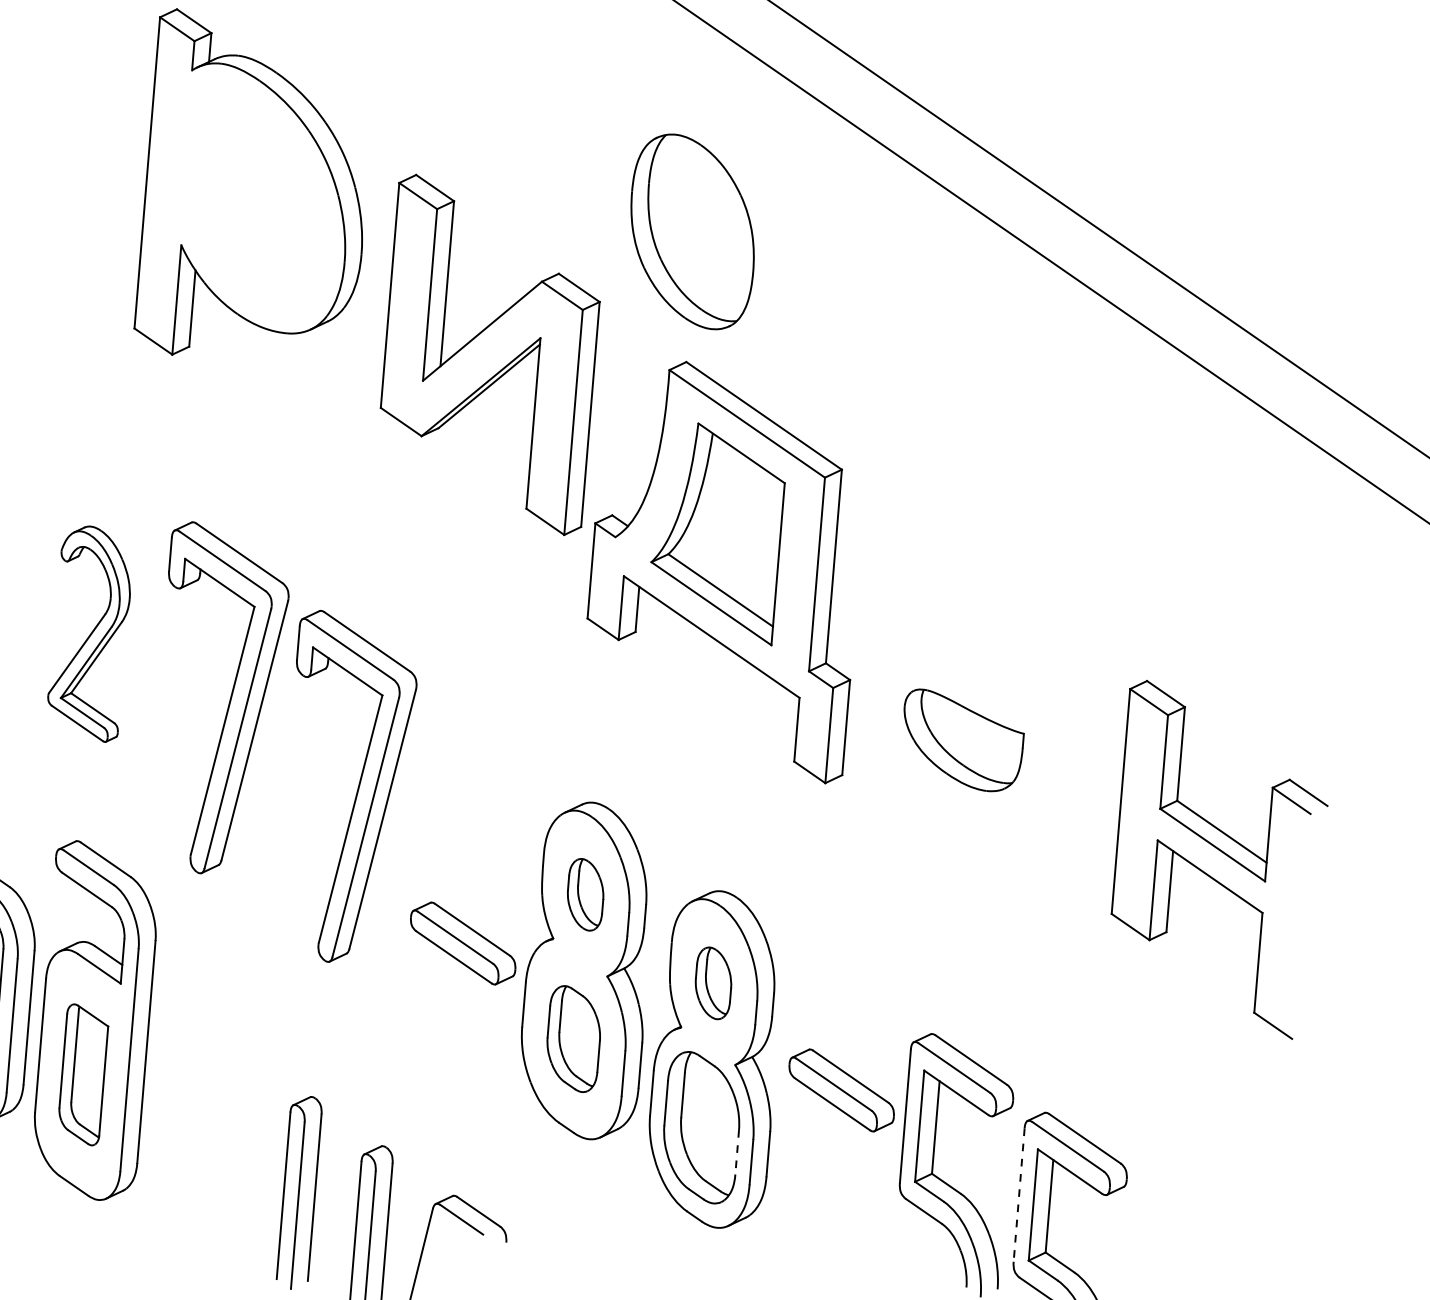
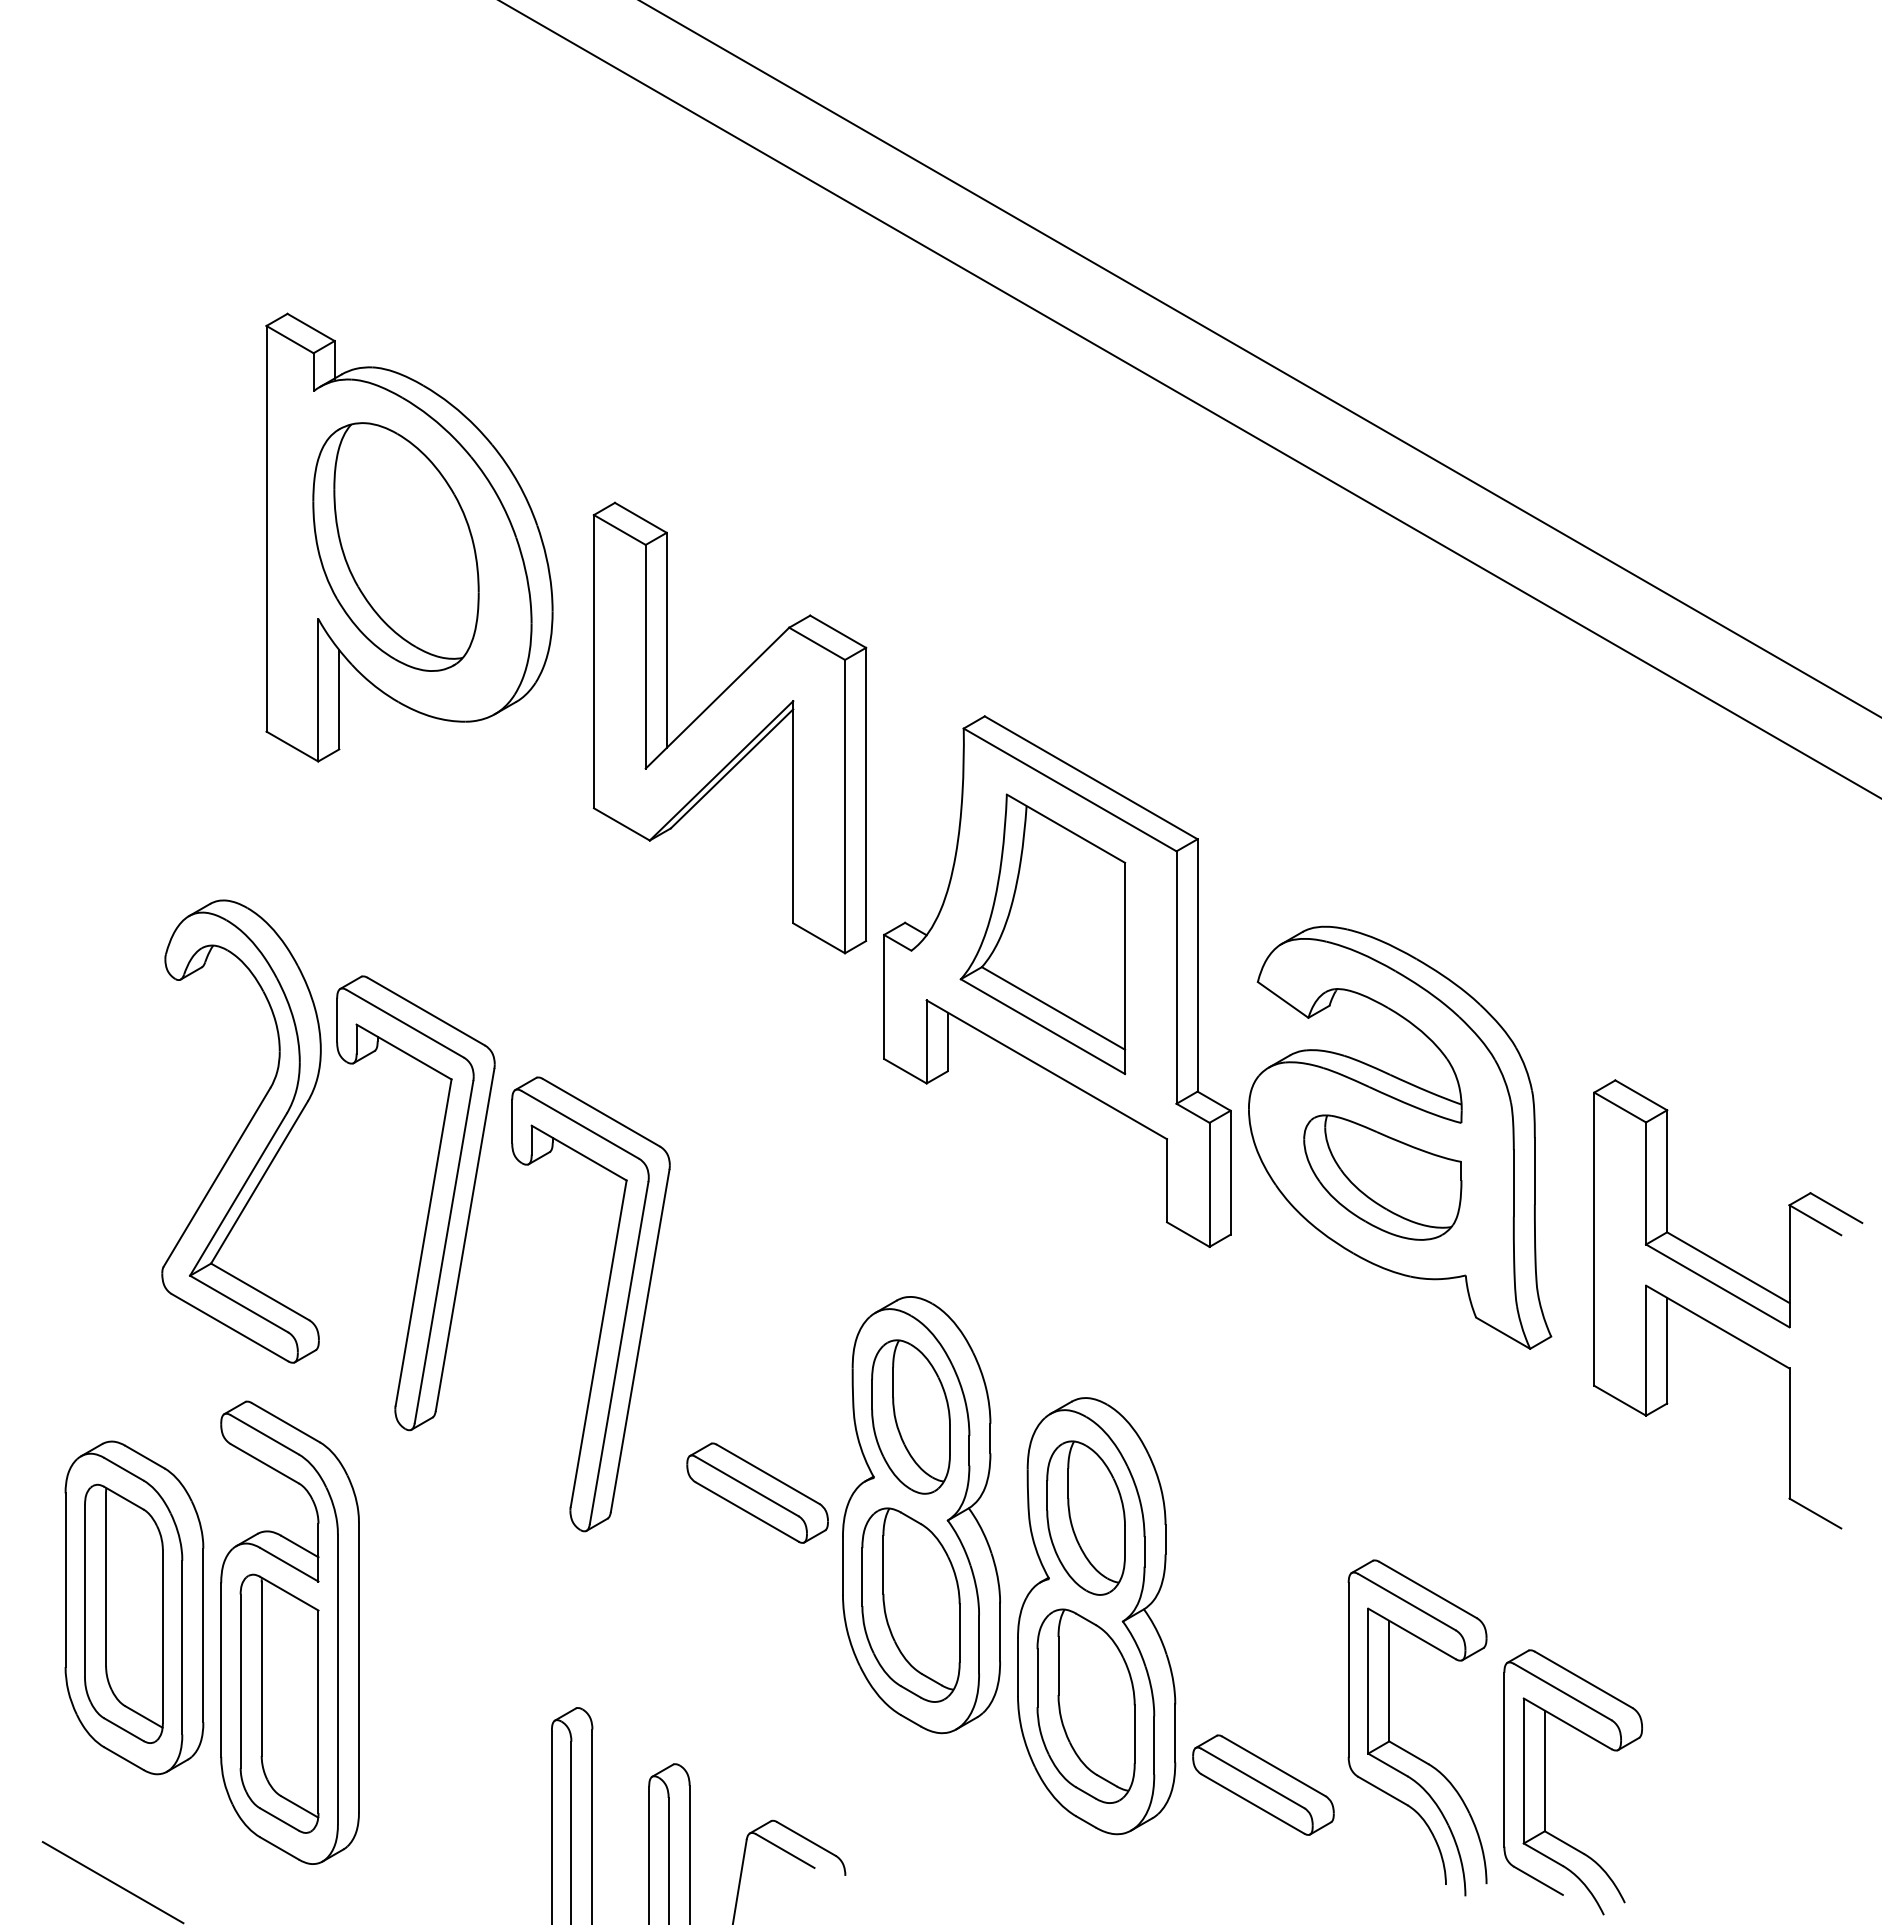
part: (692, 231) -> (395, 546), moved
part: (90, 633) -> (241, 1131), size x1.67
part: (978, 711) -> (1400, 1137), added
part: (585, 894) -> (910, 1416), size x1.67
part: (713, 982) -> (1085, 1517), size x1.67
part: (573, 1038) -> (910, 1604), size x1.43
part: (83, 1074) -> (279, 1703), size x1.43
part: (841, 1089) -> (1263, 1784), moved
line: (737, 1152) -> (1134, 1734), dashed -> solid
line: (1019, 1194) -> (1504, 1759), dashed -> solid

